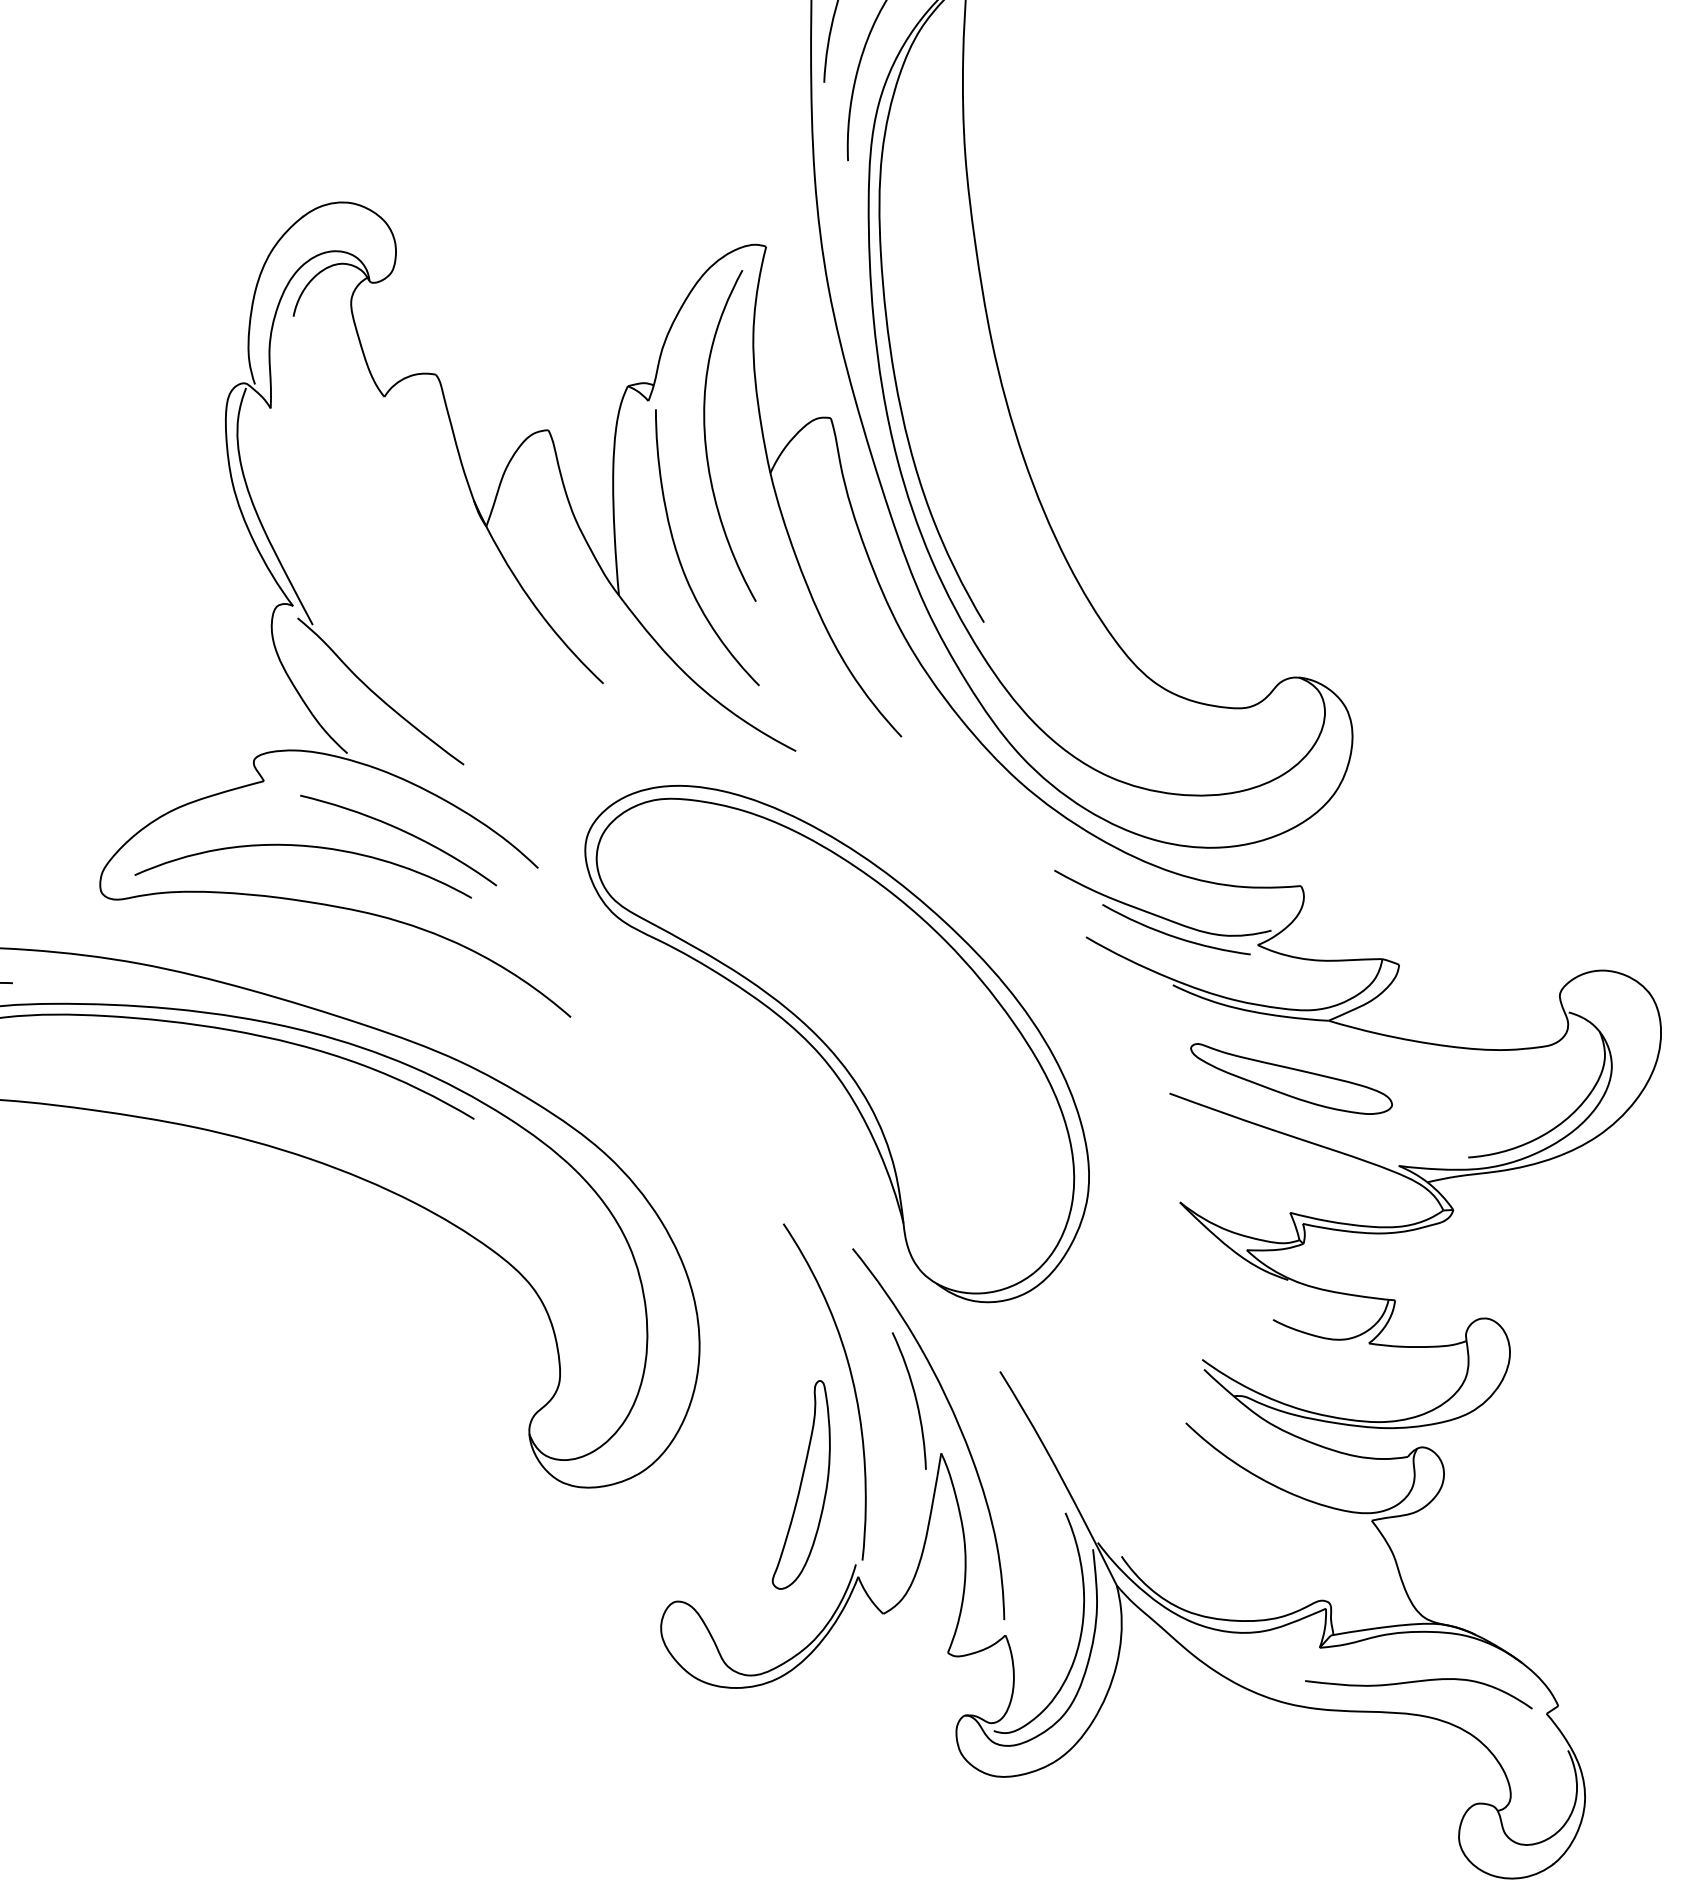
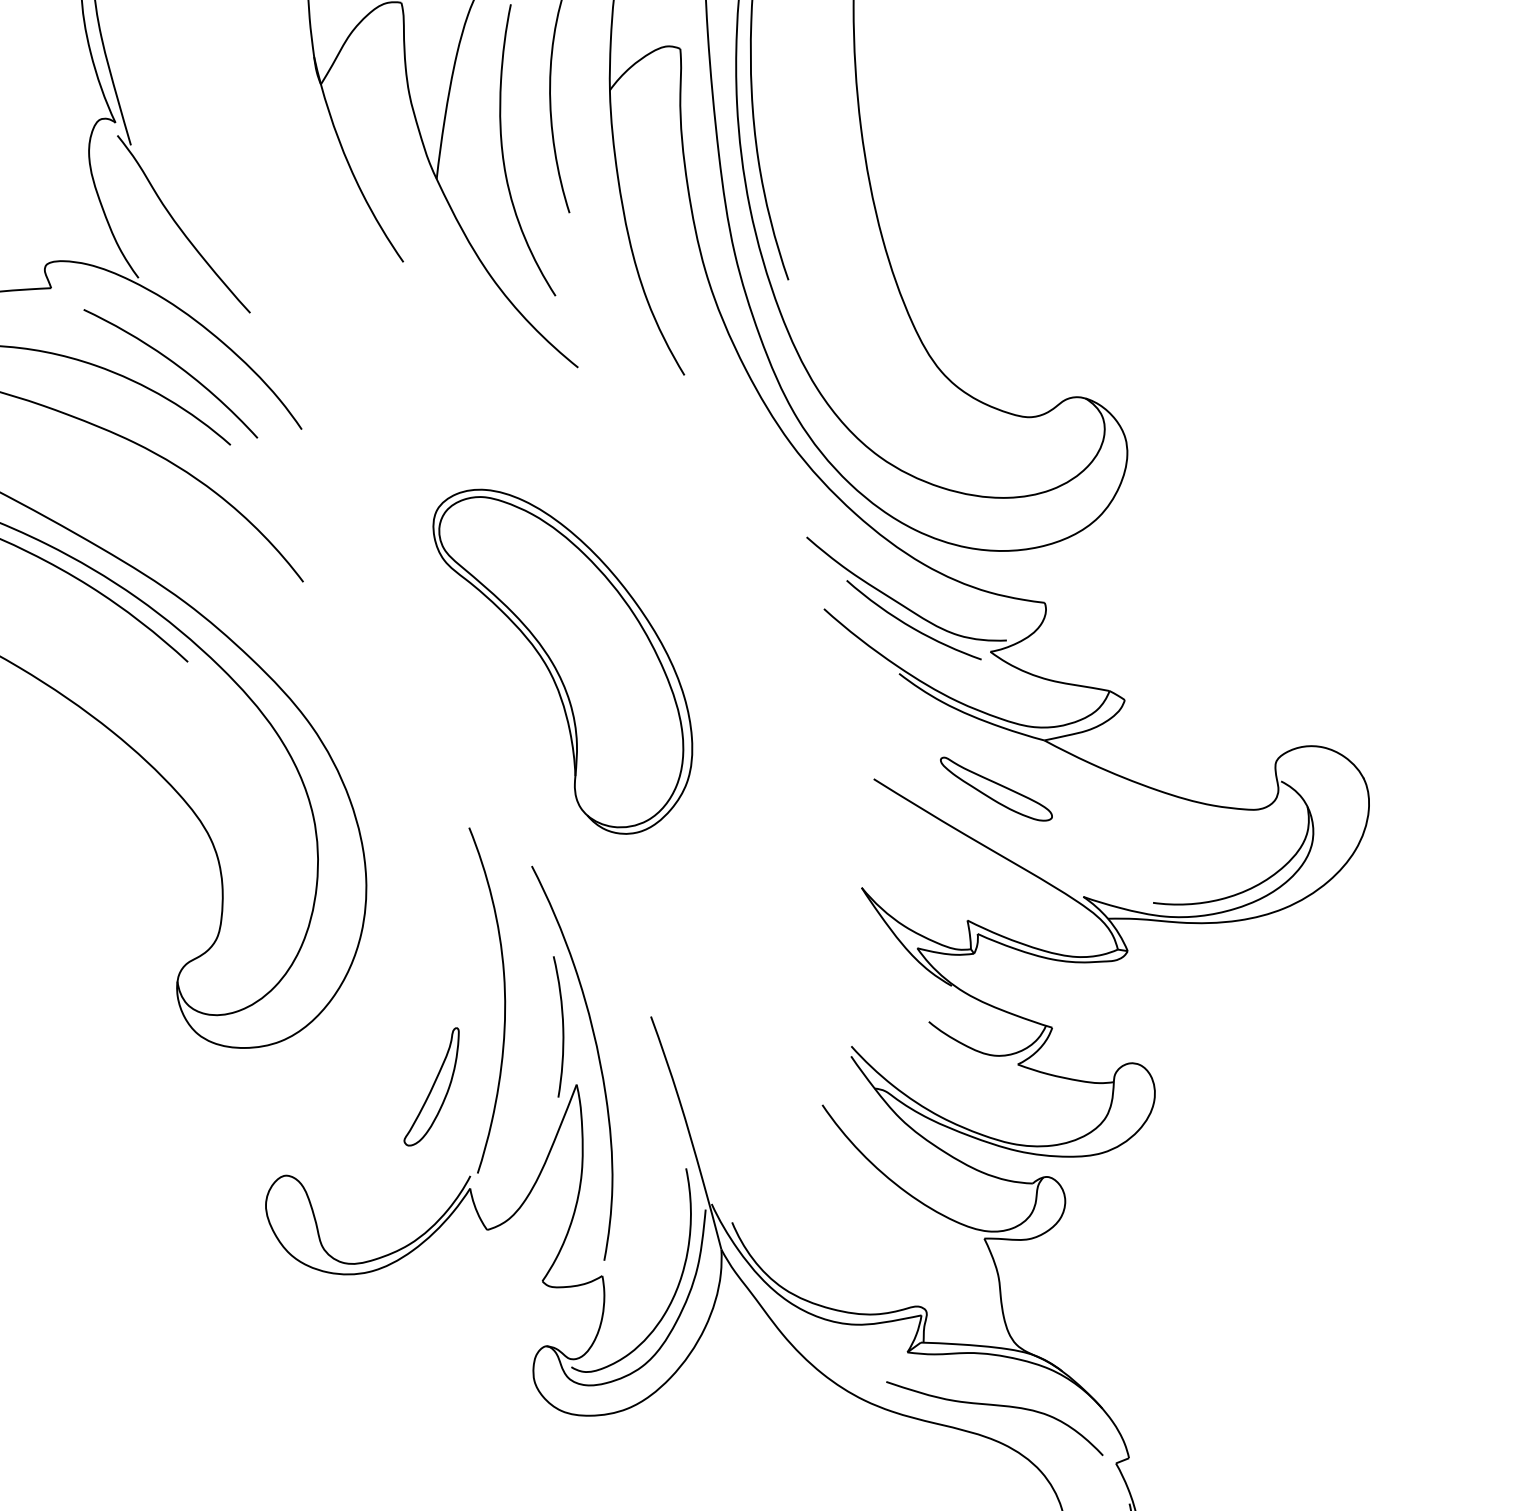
part: (836, 1043) -> (557, 662), size x0.6
part: (1291, 1078) -> (996, 789), size x0.6
part: (800, 1484) -> (432, 1086), size x0.6

